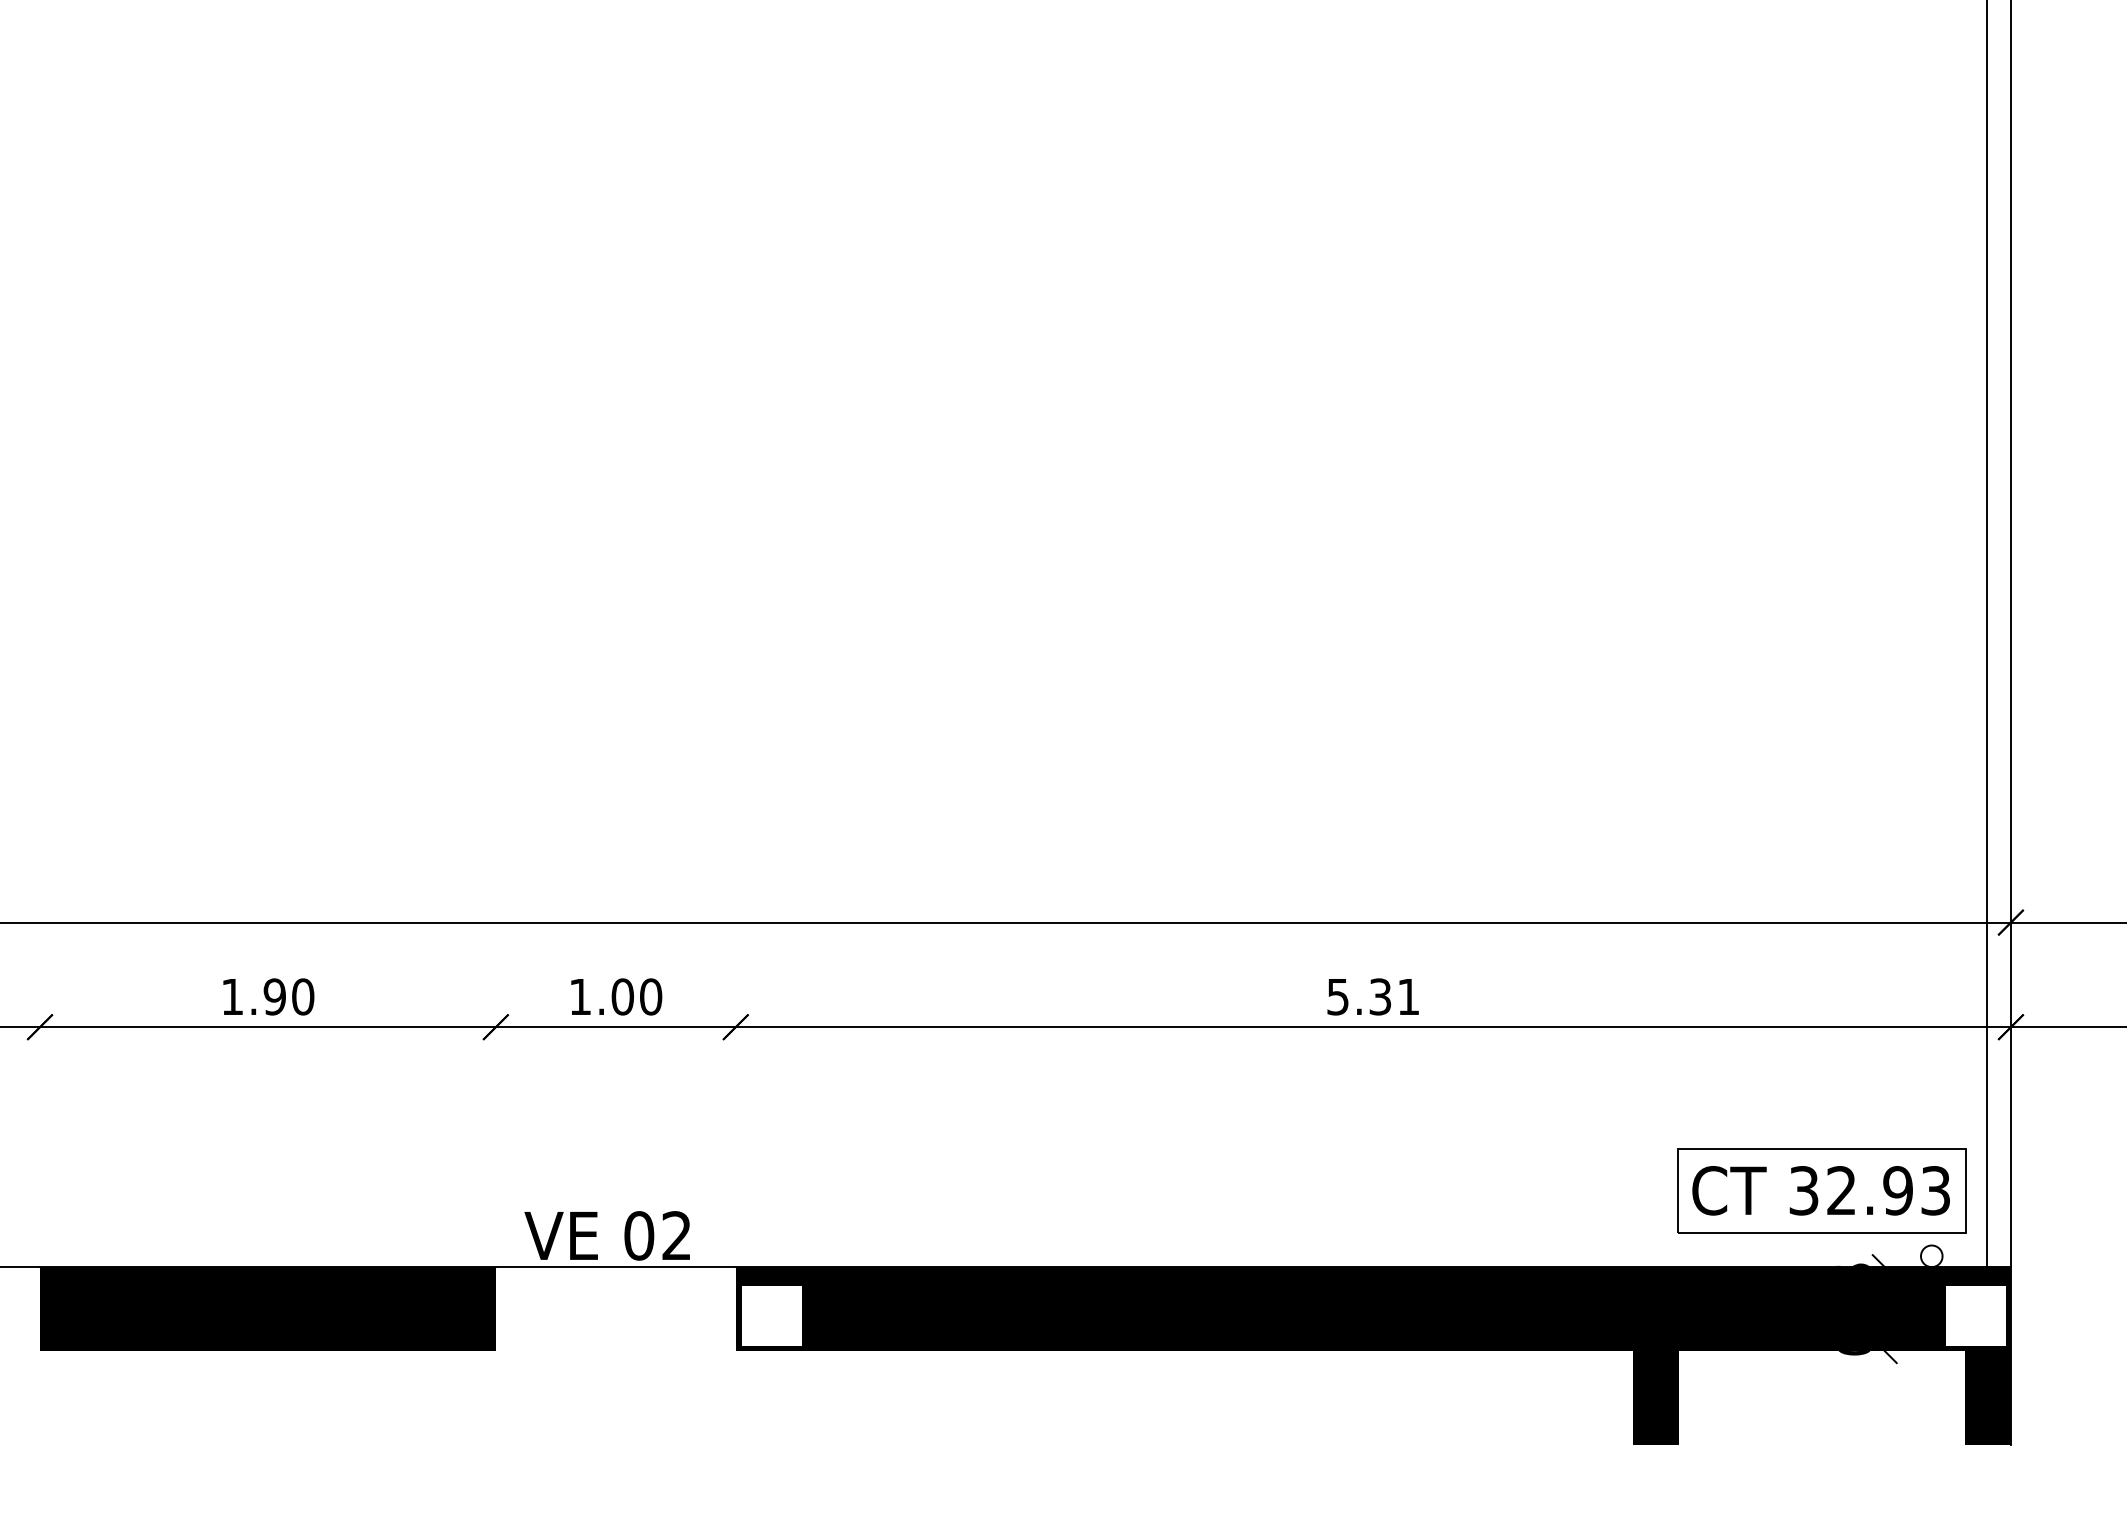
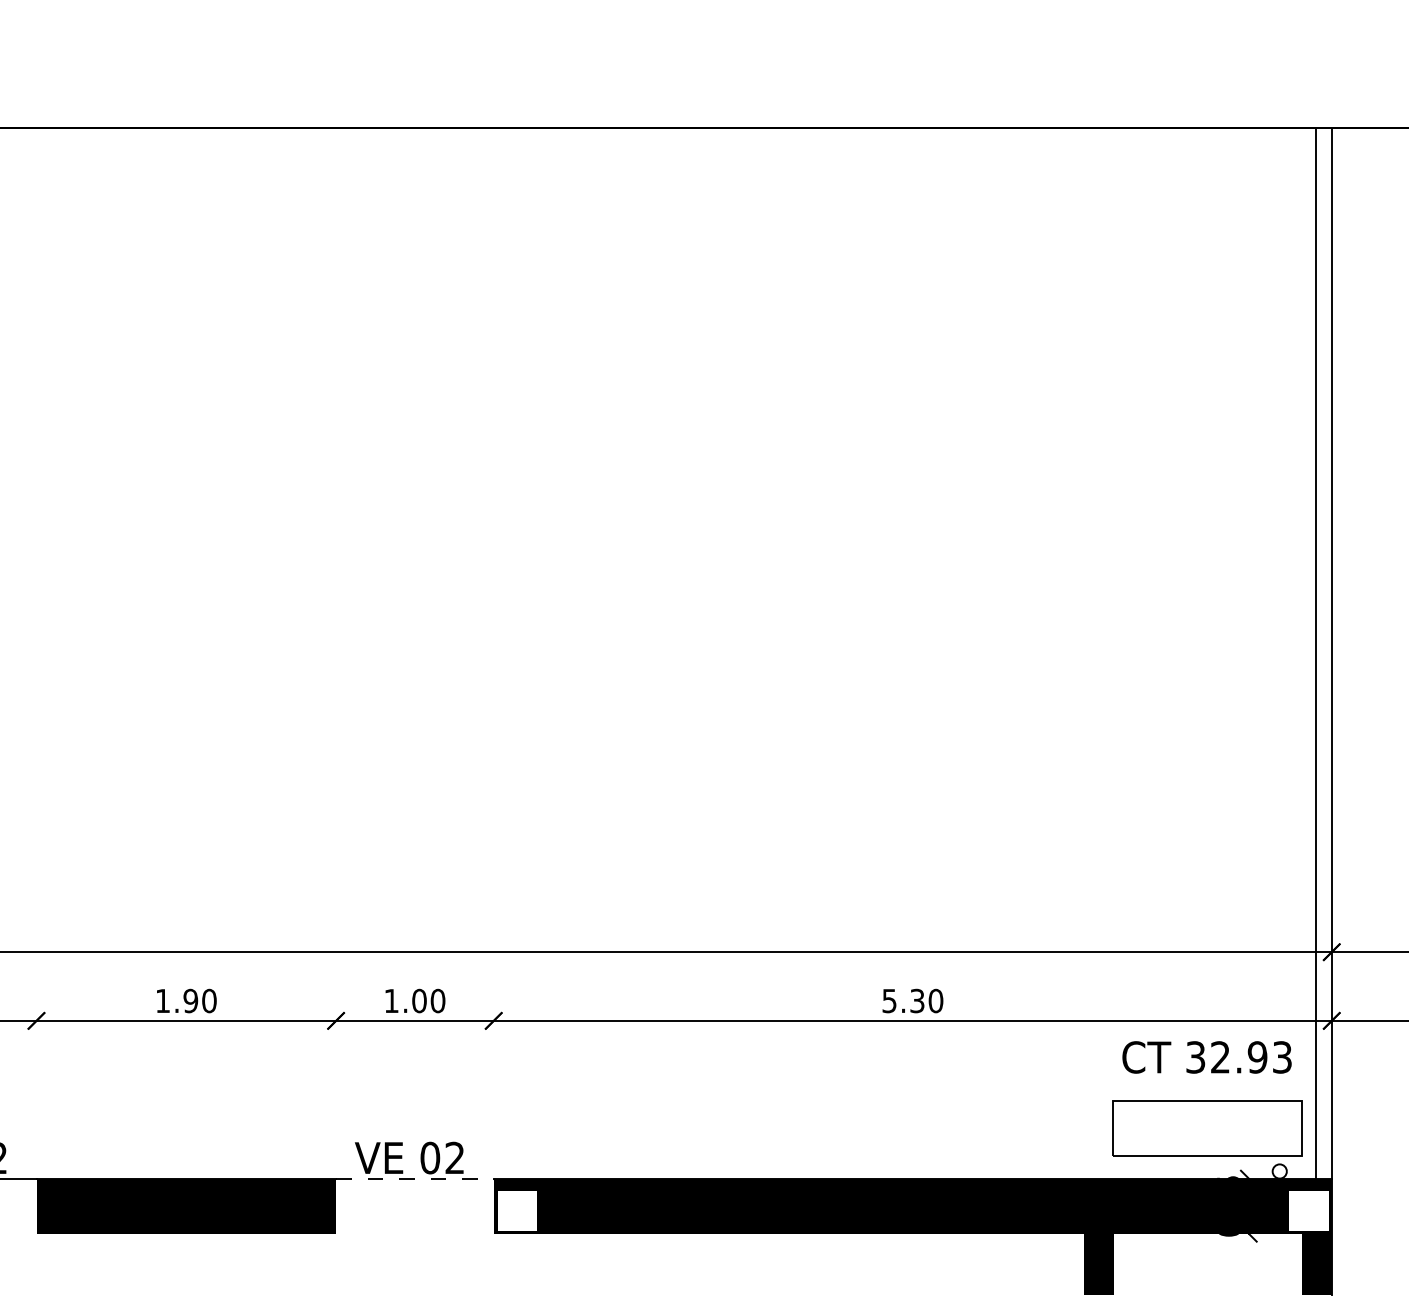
text: (1407, 996) -> (935, 1000), 5.31 -> 5.30
text: (1820, 1190) -> (1206, 1057), moved
line: (615, 1266) -> (414, 1178), solid -> dashed

